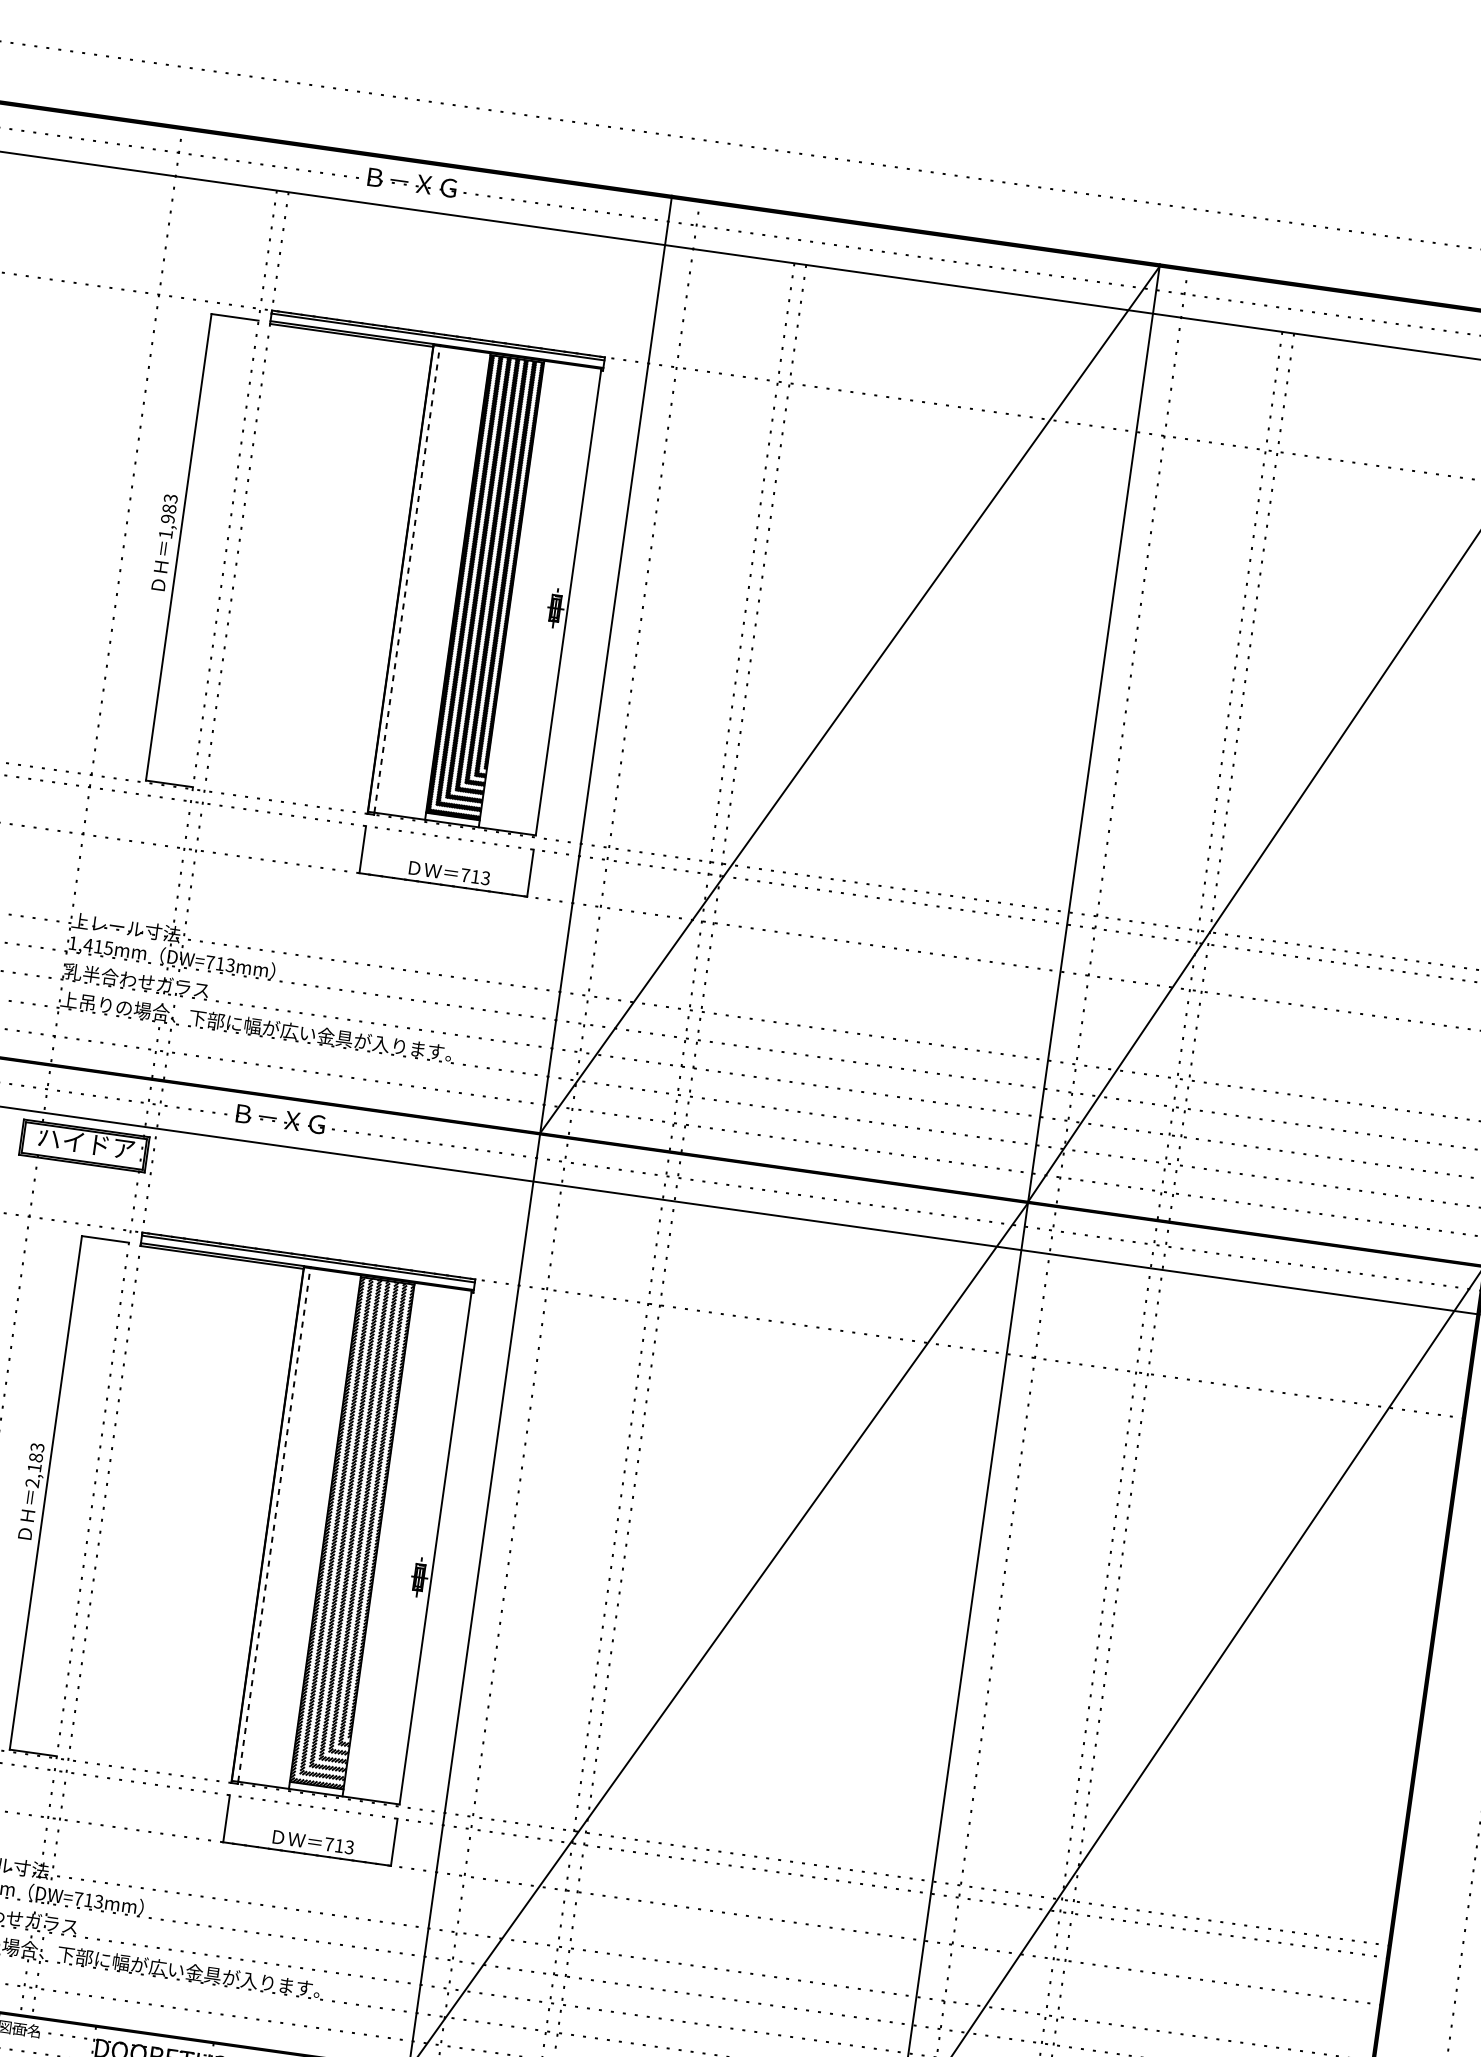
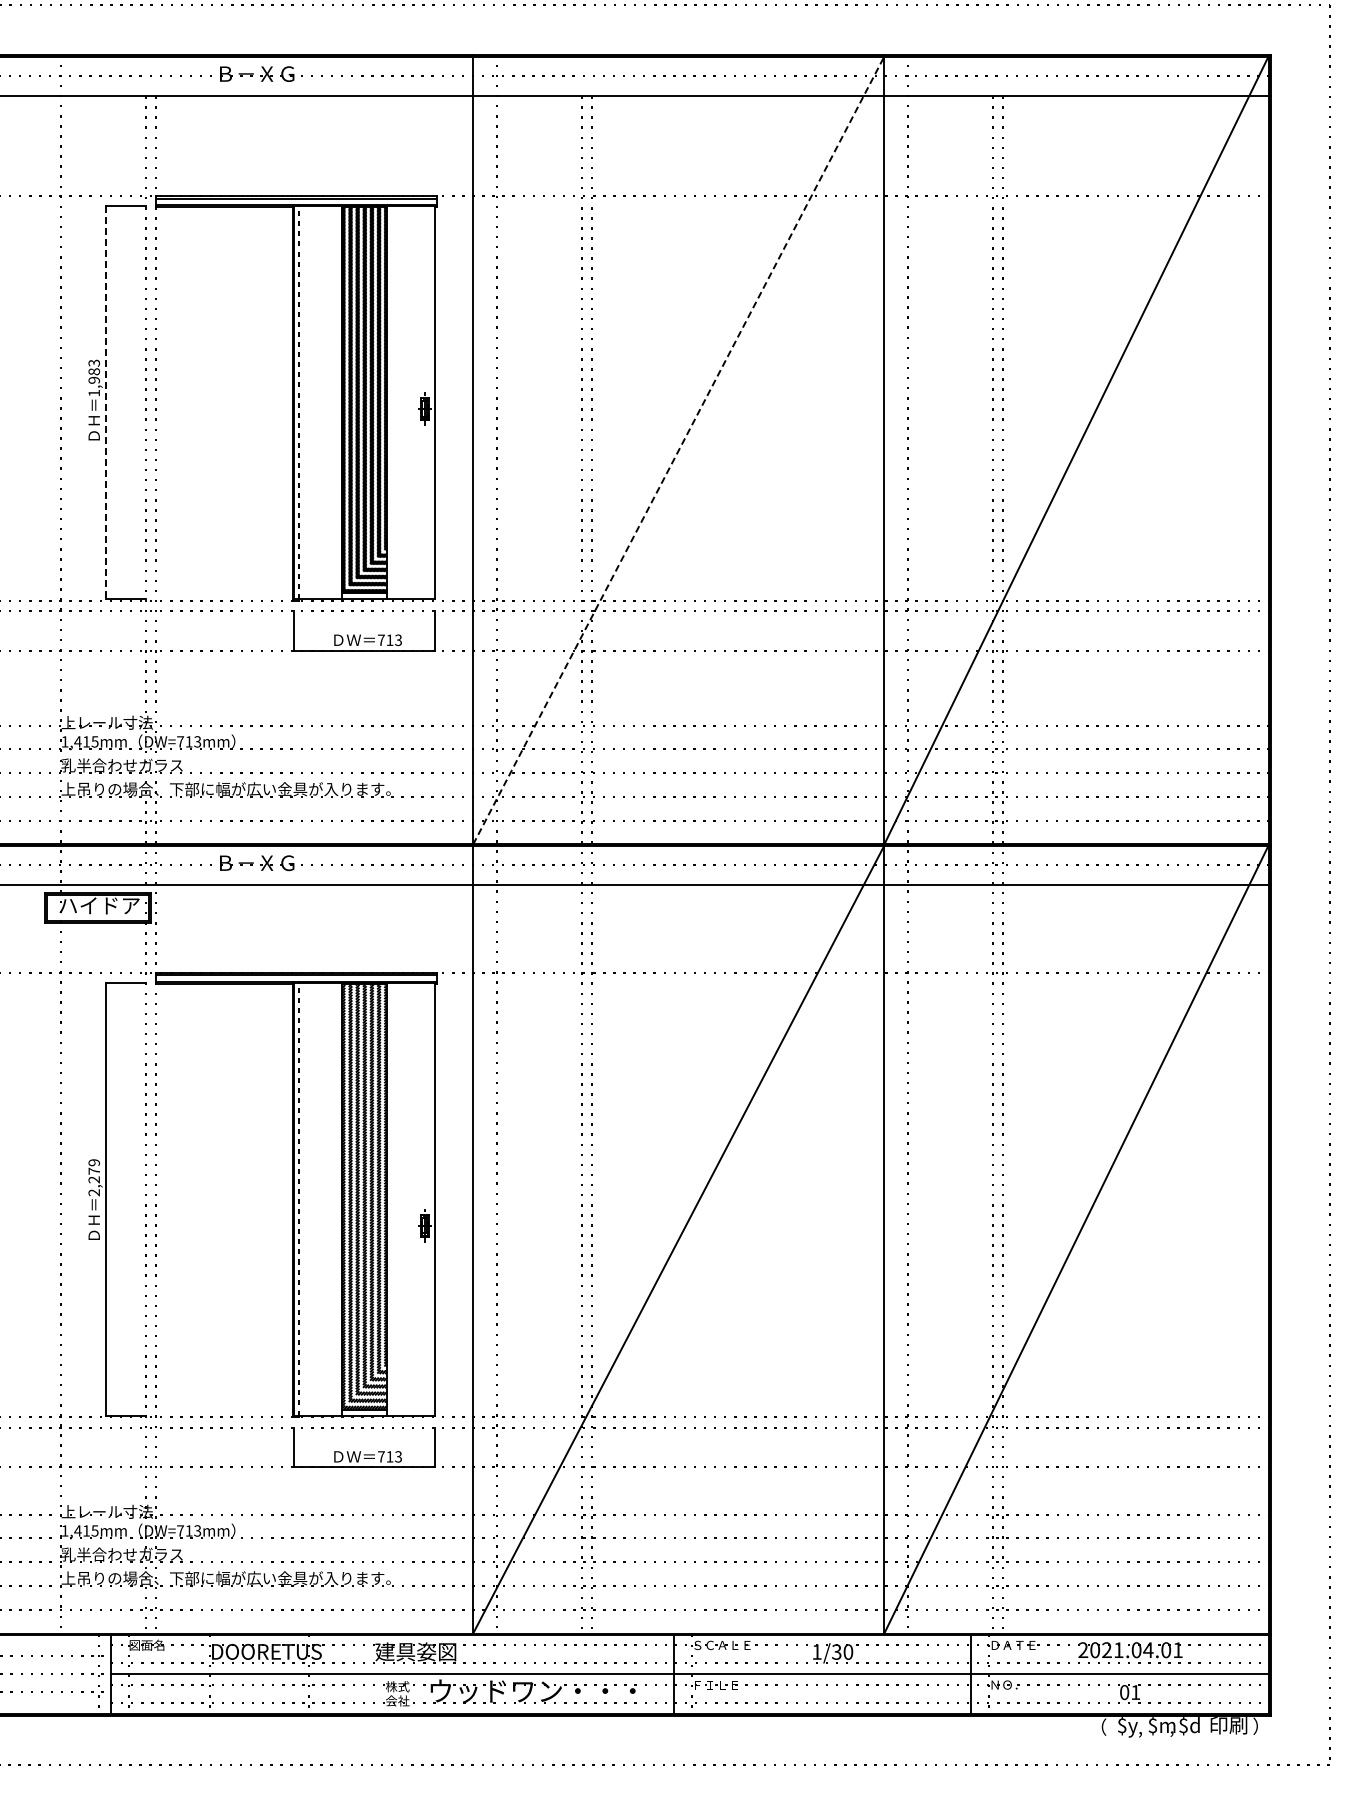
line: (178, 547) -> (106, 402), solid -> dashed
line: (849, 699) -> (678, 450), solid -> dashed
text: (36, 1458) -> (94, 1171), 2,183 -> 2,279

